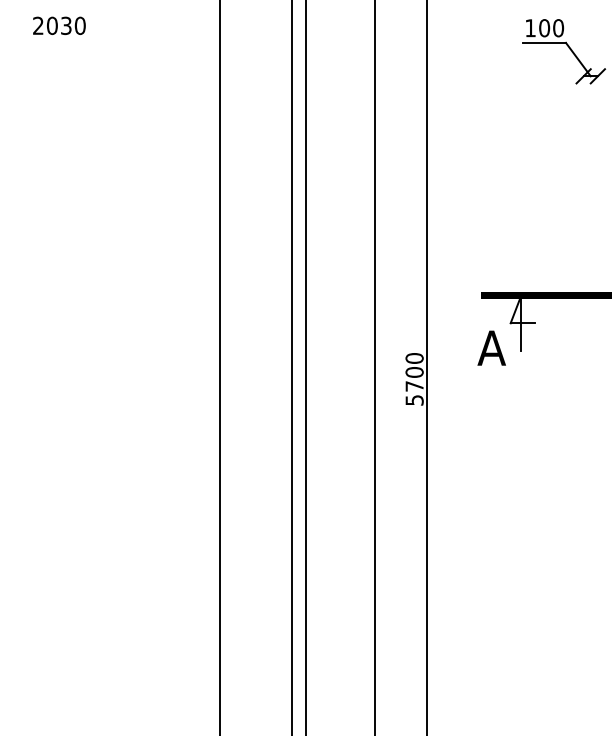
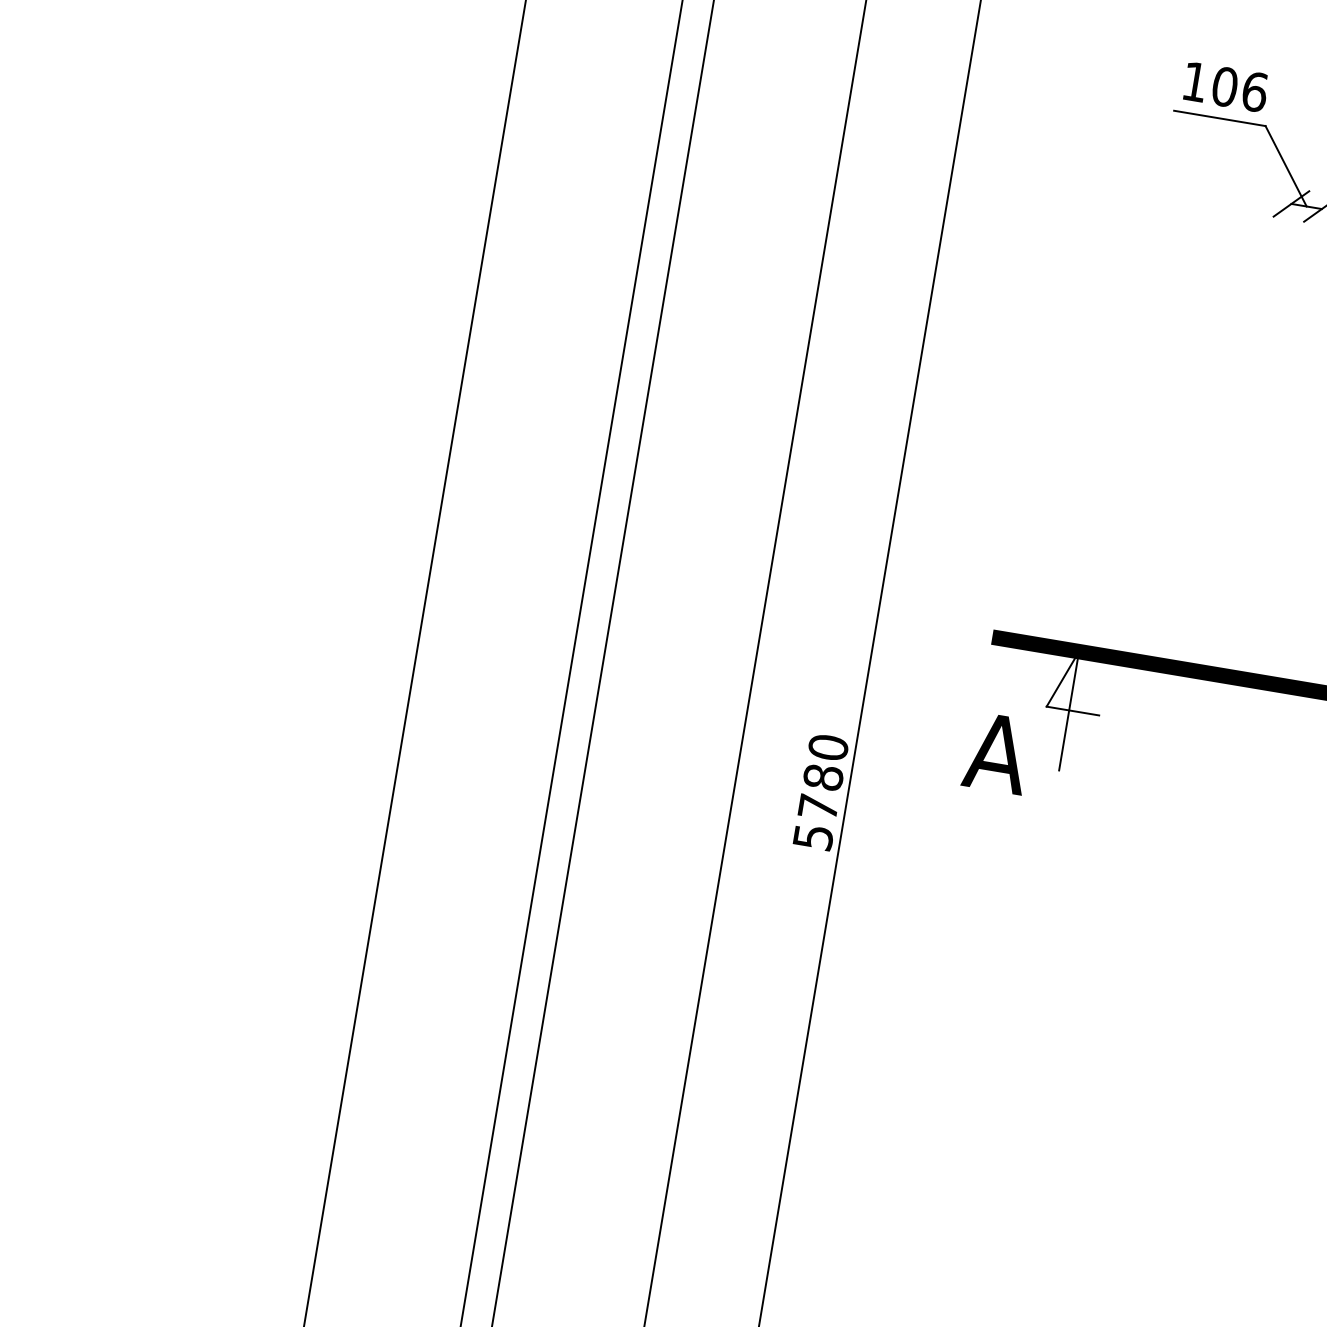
text: (558, 28) -> (1254, 92), 100 -> 106
text: (414, 372) -> (823, 777), 5700 -> 5780

